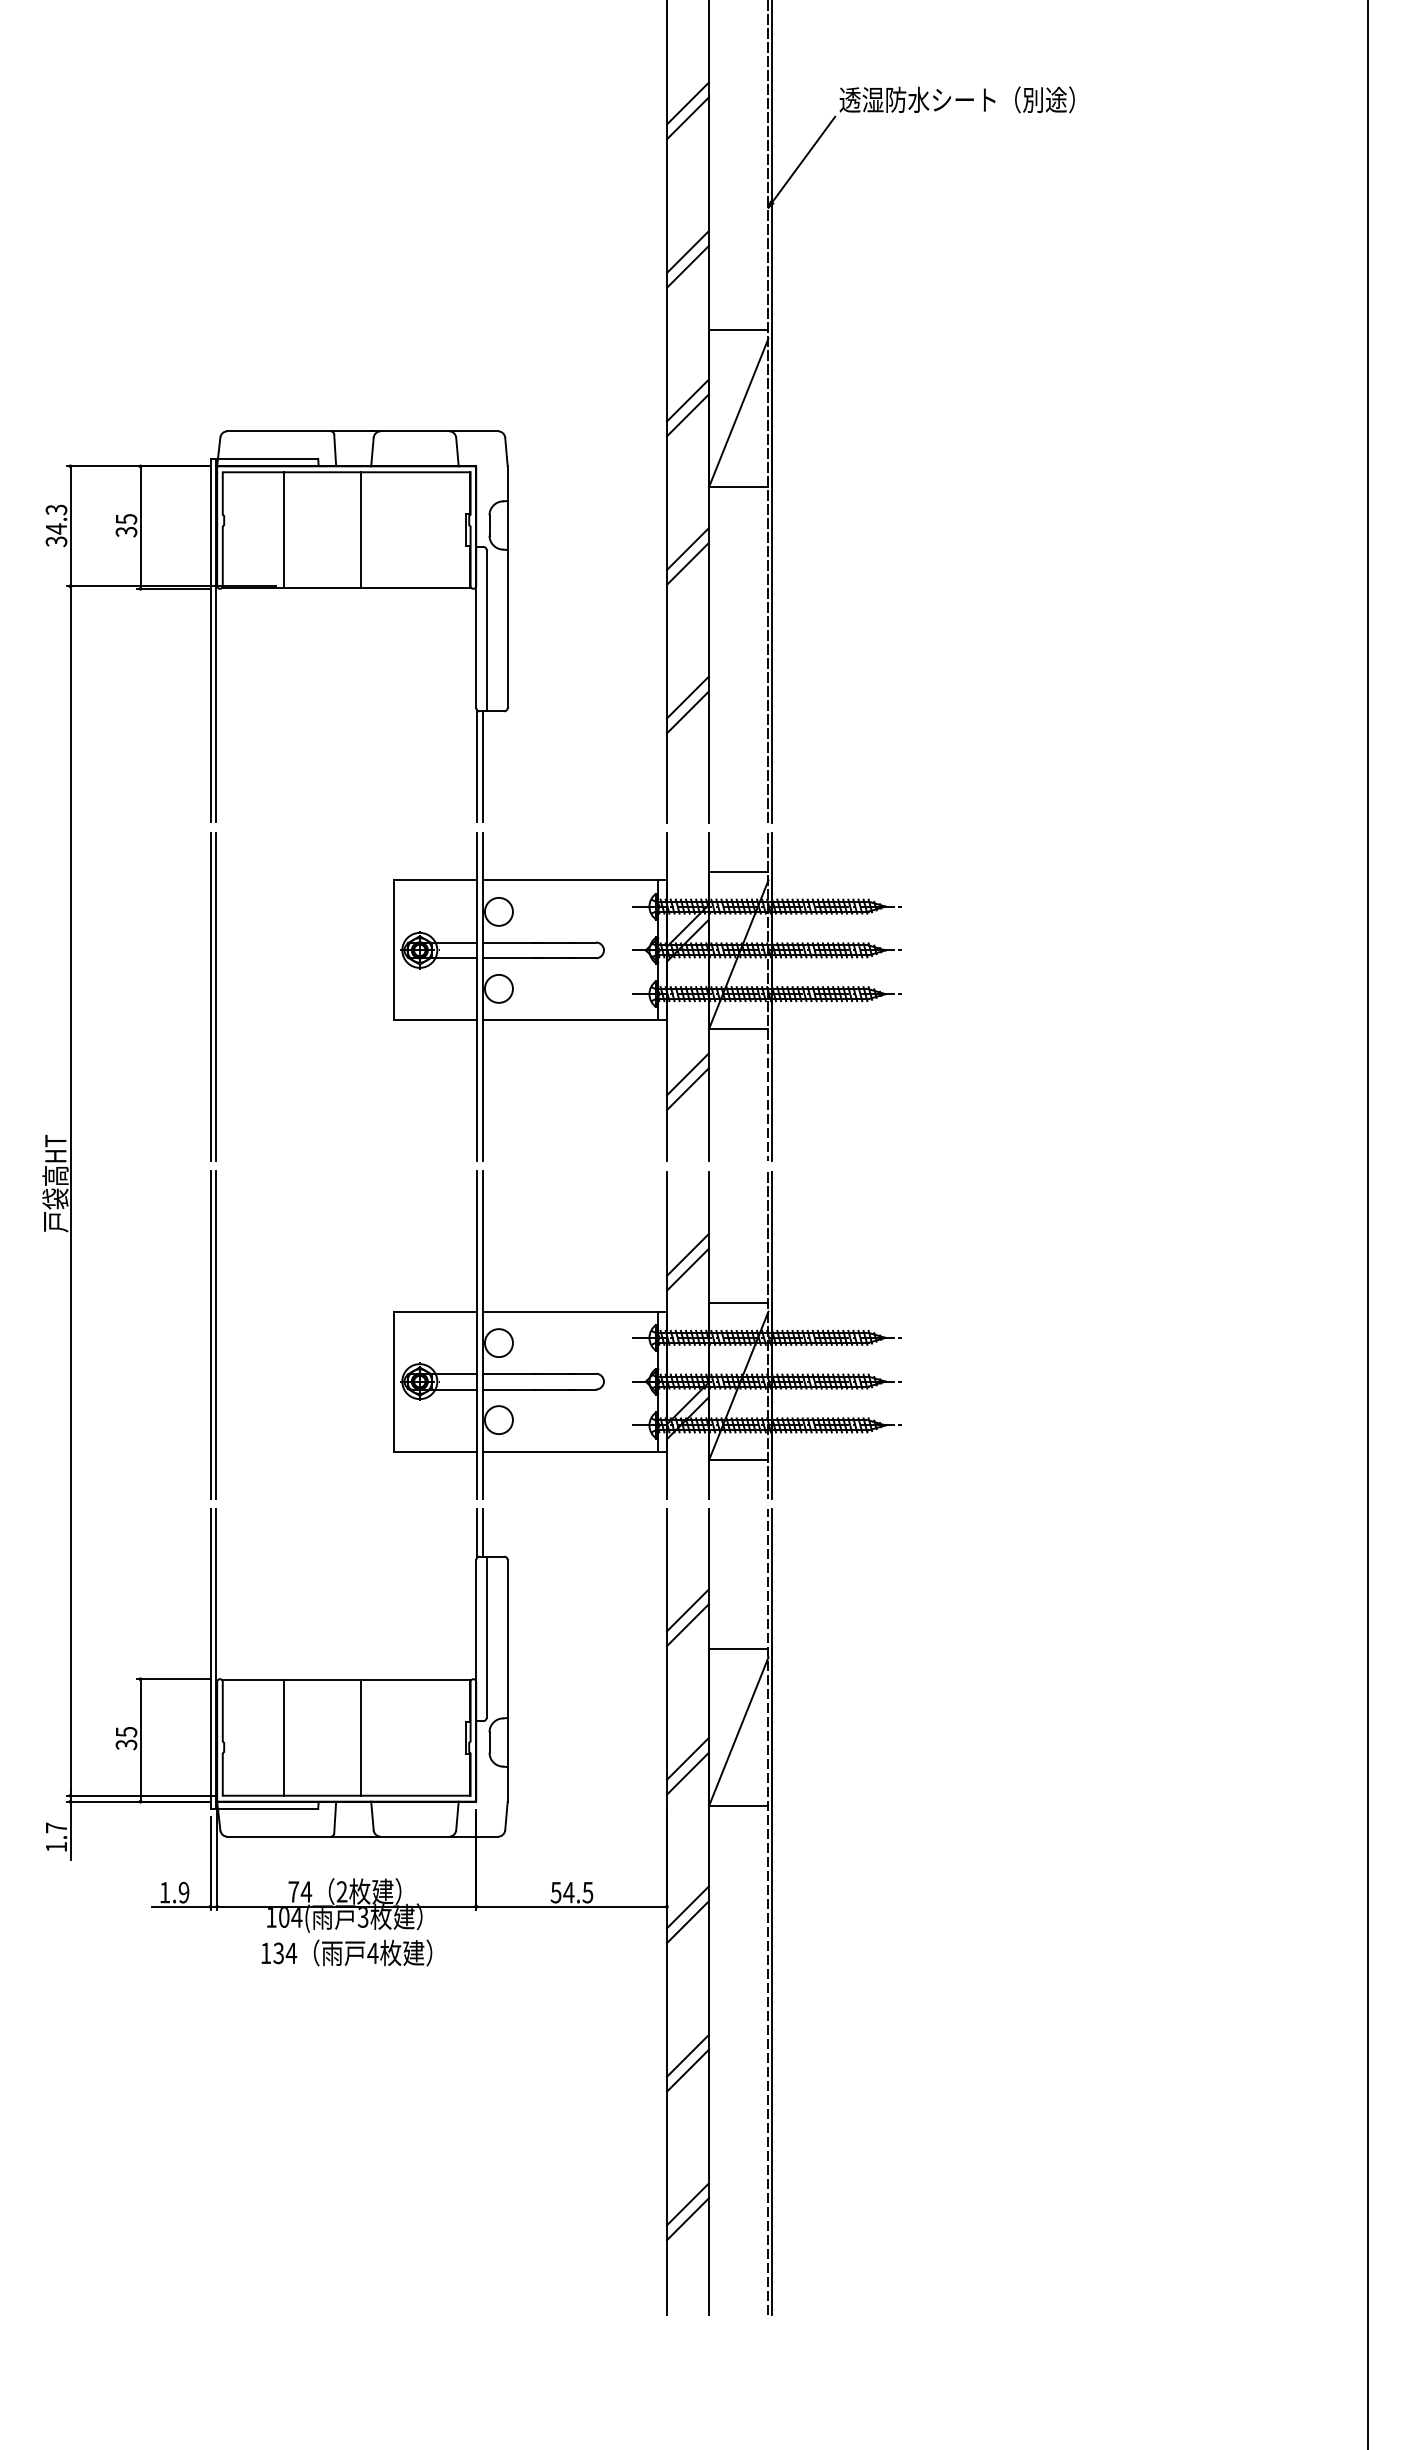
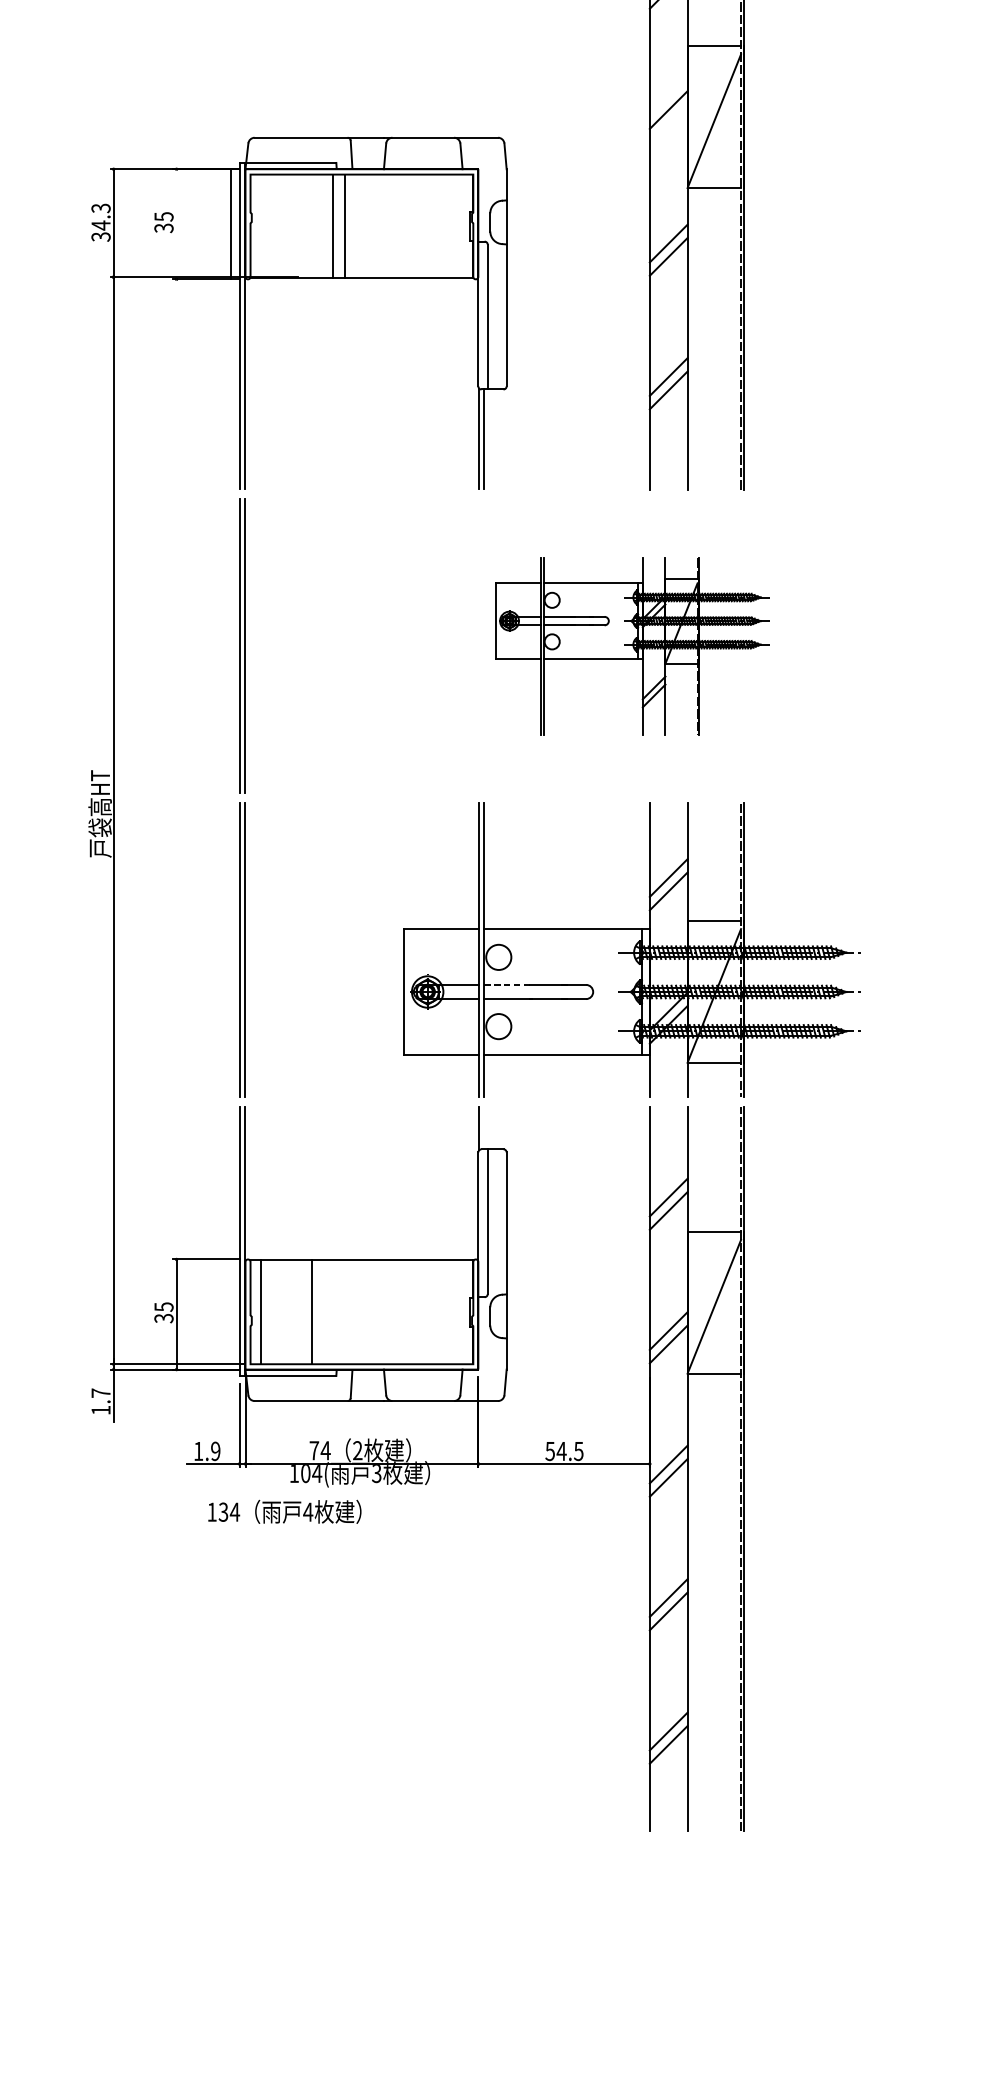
line: (687, 415) -> (668, 123), removed
line: (140, 527) -> (230, 224), moved
line: (284, 529) -> (345, 226), moved
line: (360, 529) -> (332, 226), moved
part: (647, 996) -> (632, 645), size x0.6
line: (509, 1373) -> (508, 984), solid -> dashed
line: (482, 1532) -> (484, 1127), removed
line: (284, 1737) -> (261, 1311), moved
line: (360, 1737) -> (312, 1311), moved
text: (346, 1952) -> (284, 1511), moved

